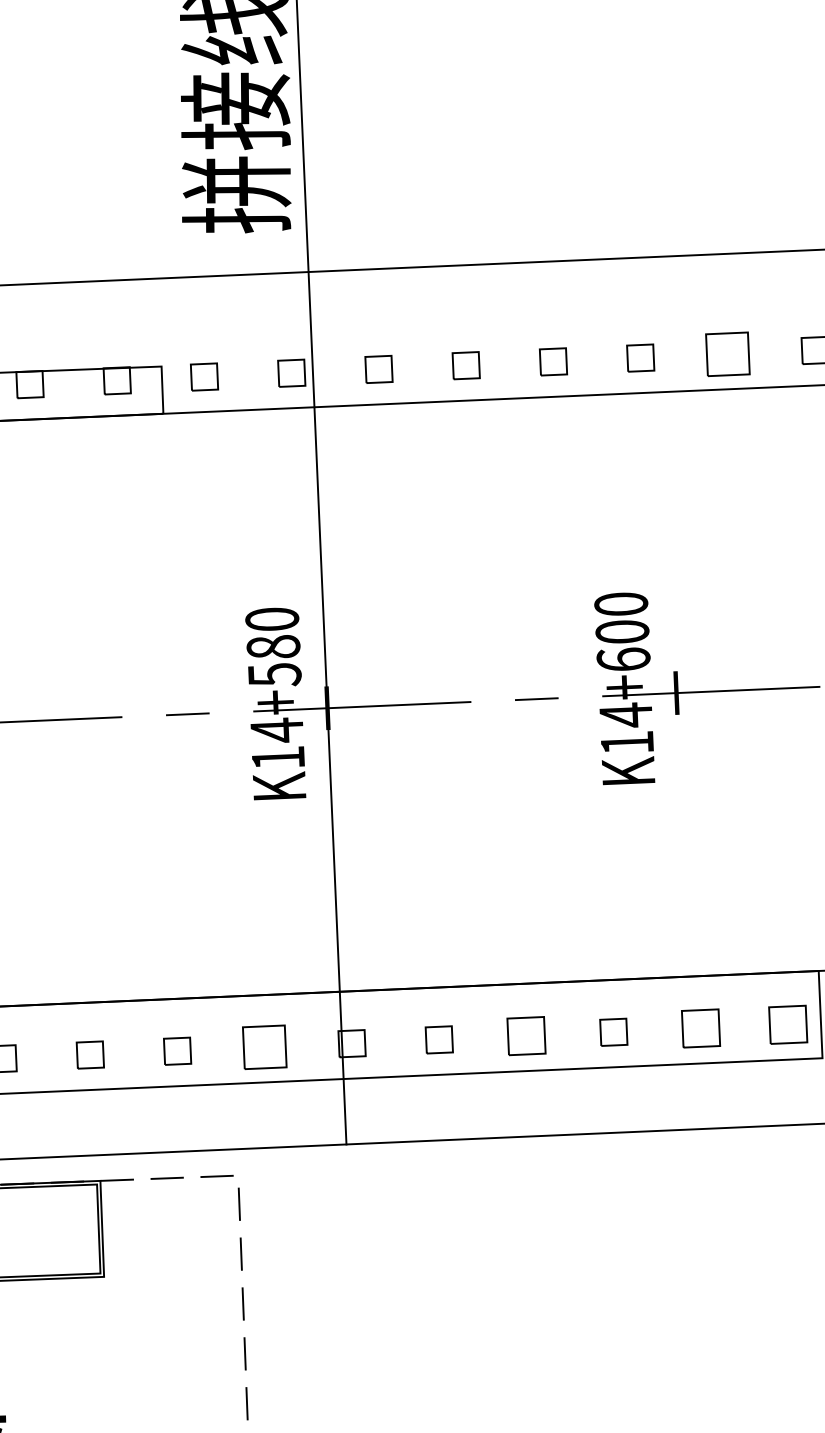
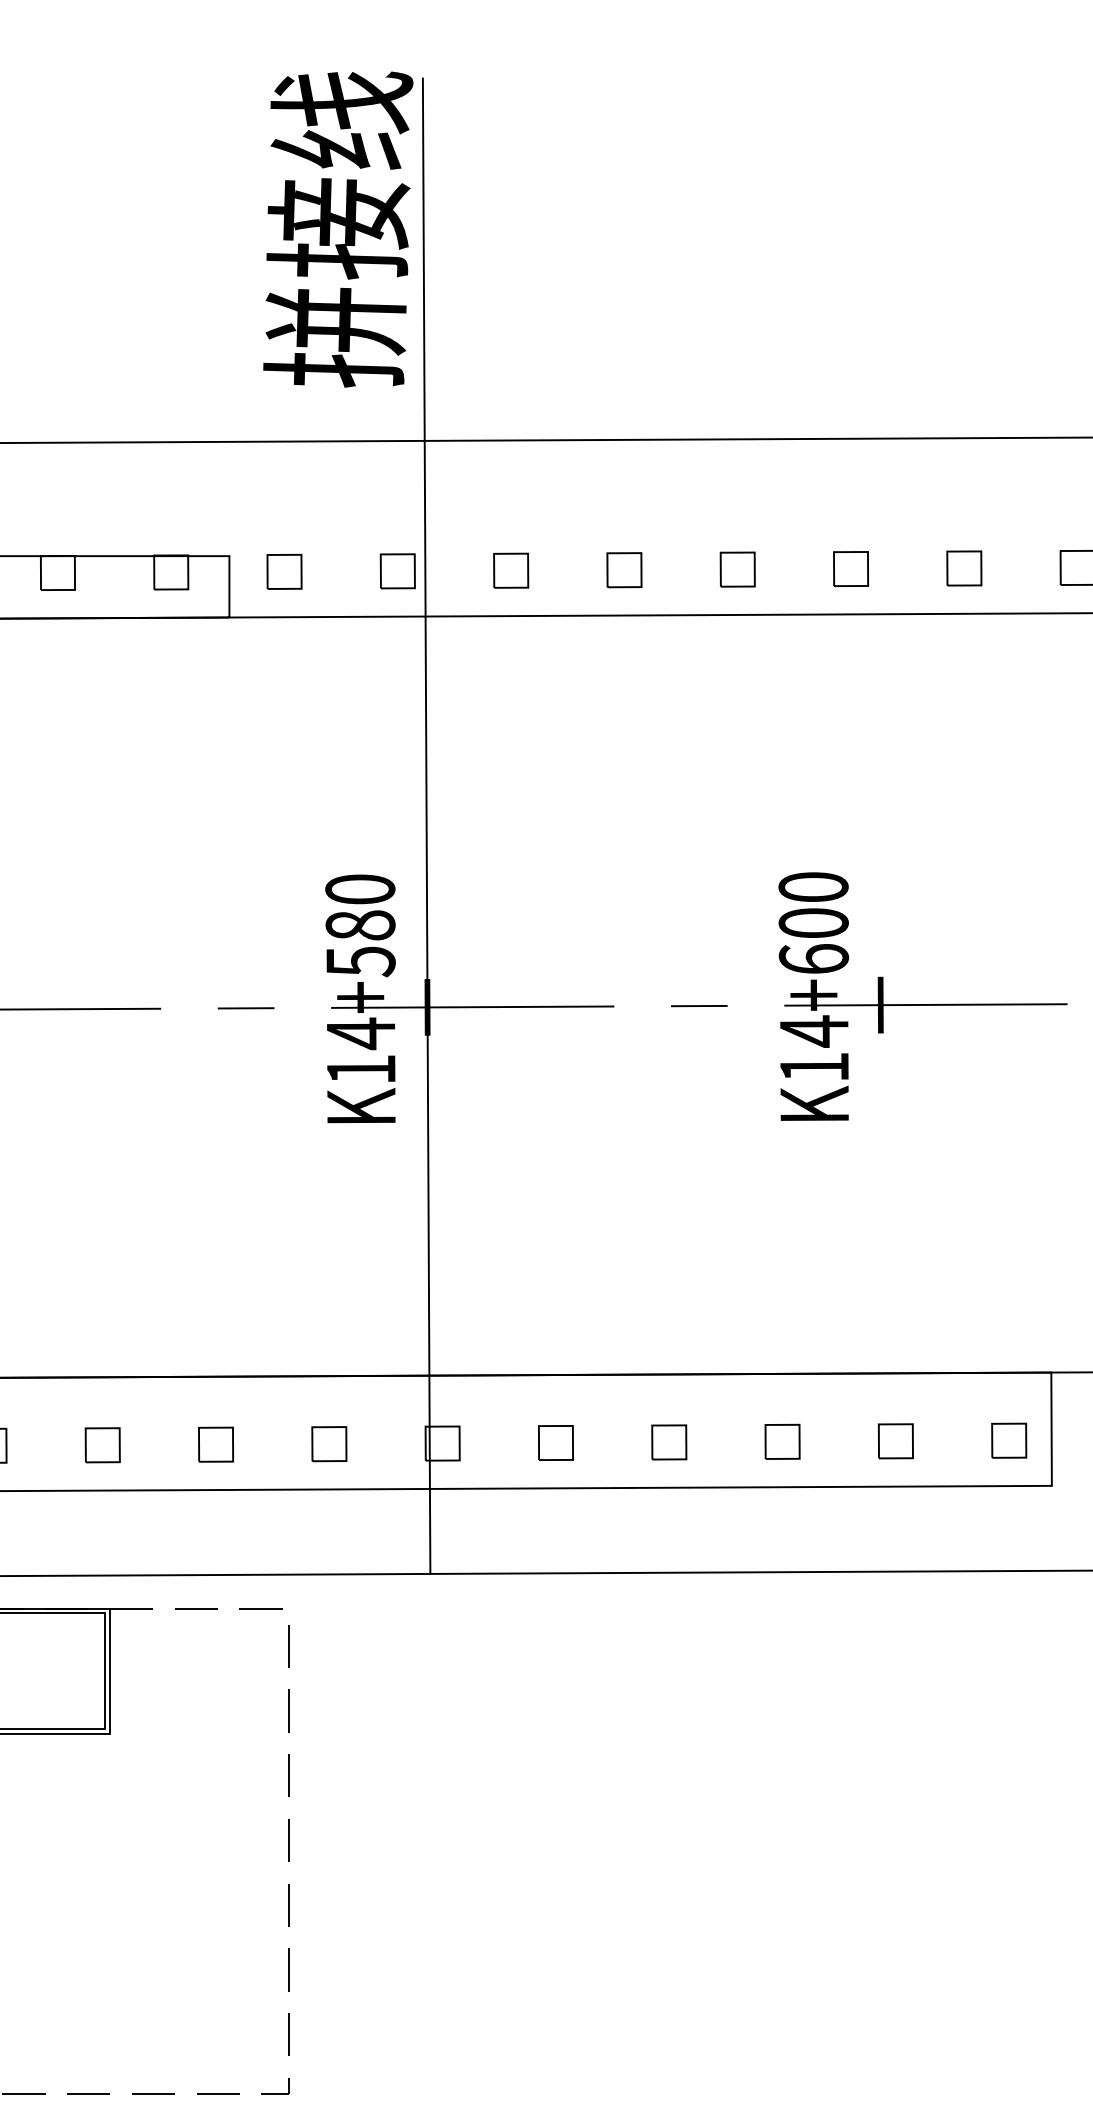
part: (728, 354) -> (964, 568), size x0.62
part: (788, 1024) -> (1009, 1440), size x0.71
part: (700, 1028) -> (895, 1441), size x0.71
part: (526, 1036) -> (669, 1442), size x0.71
part: (264, 1047) -> (329, 1444), size x0.62

